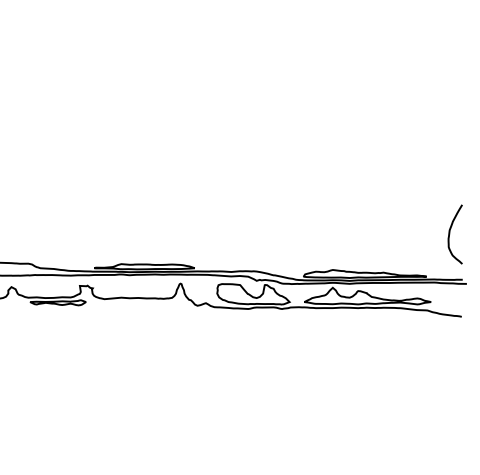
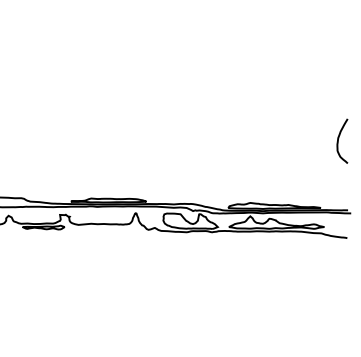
curve: (451, 230) -> (339, 138), moved

